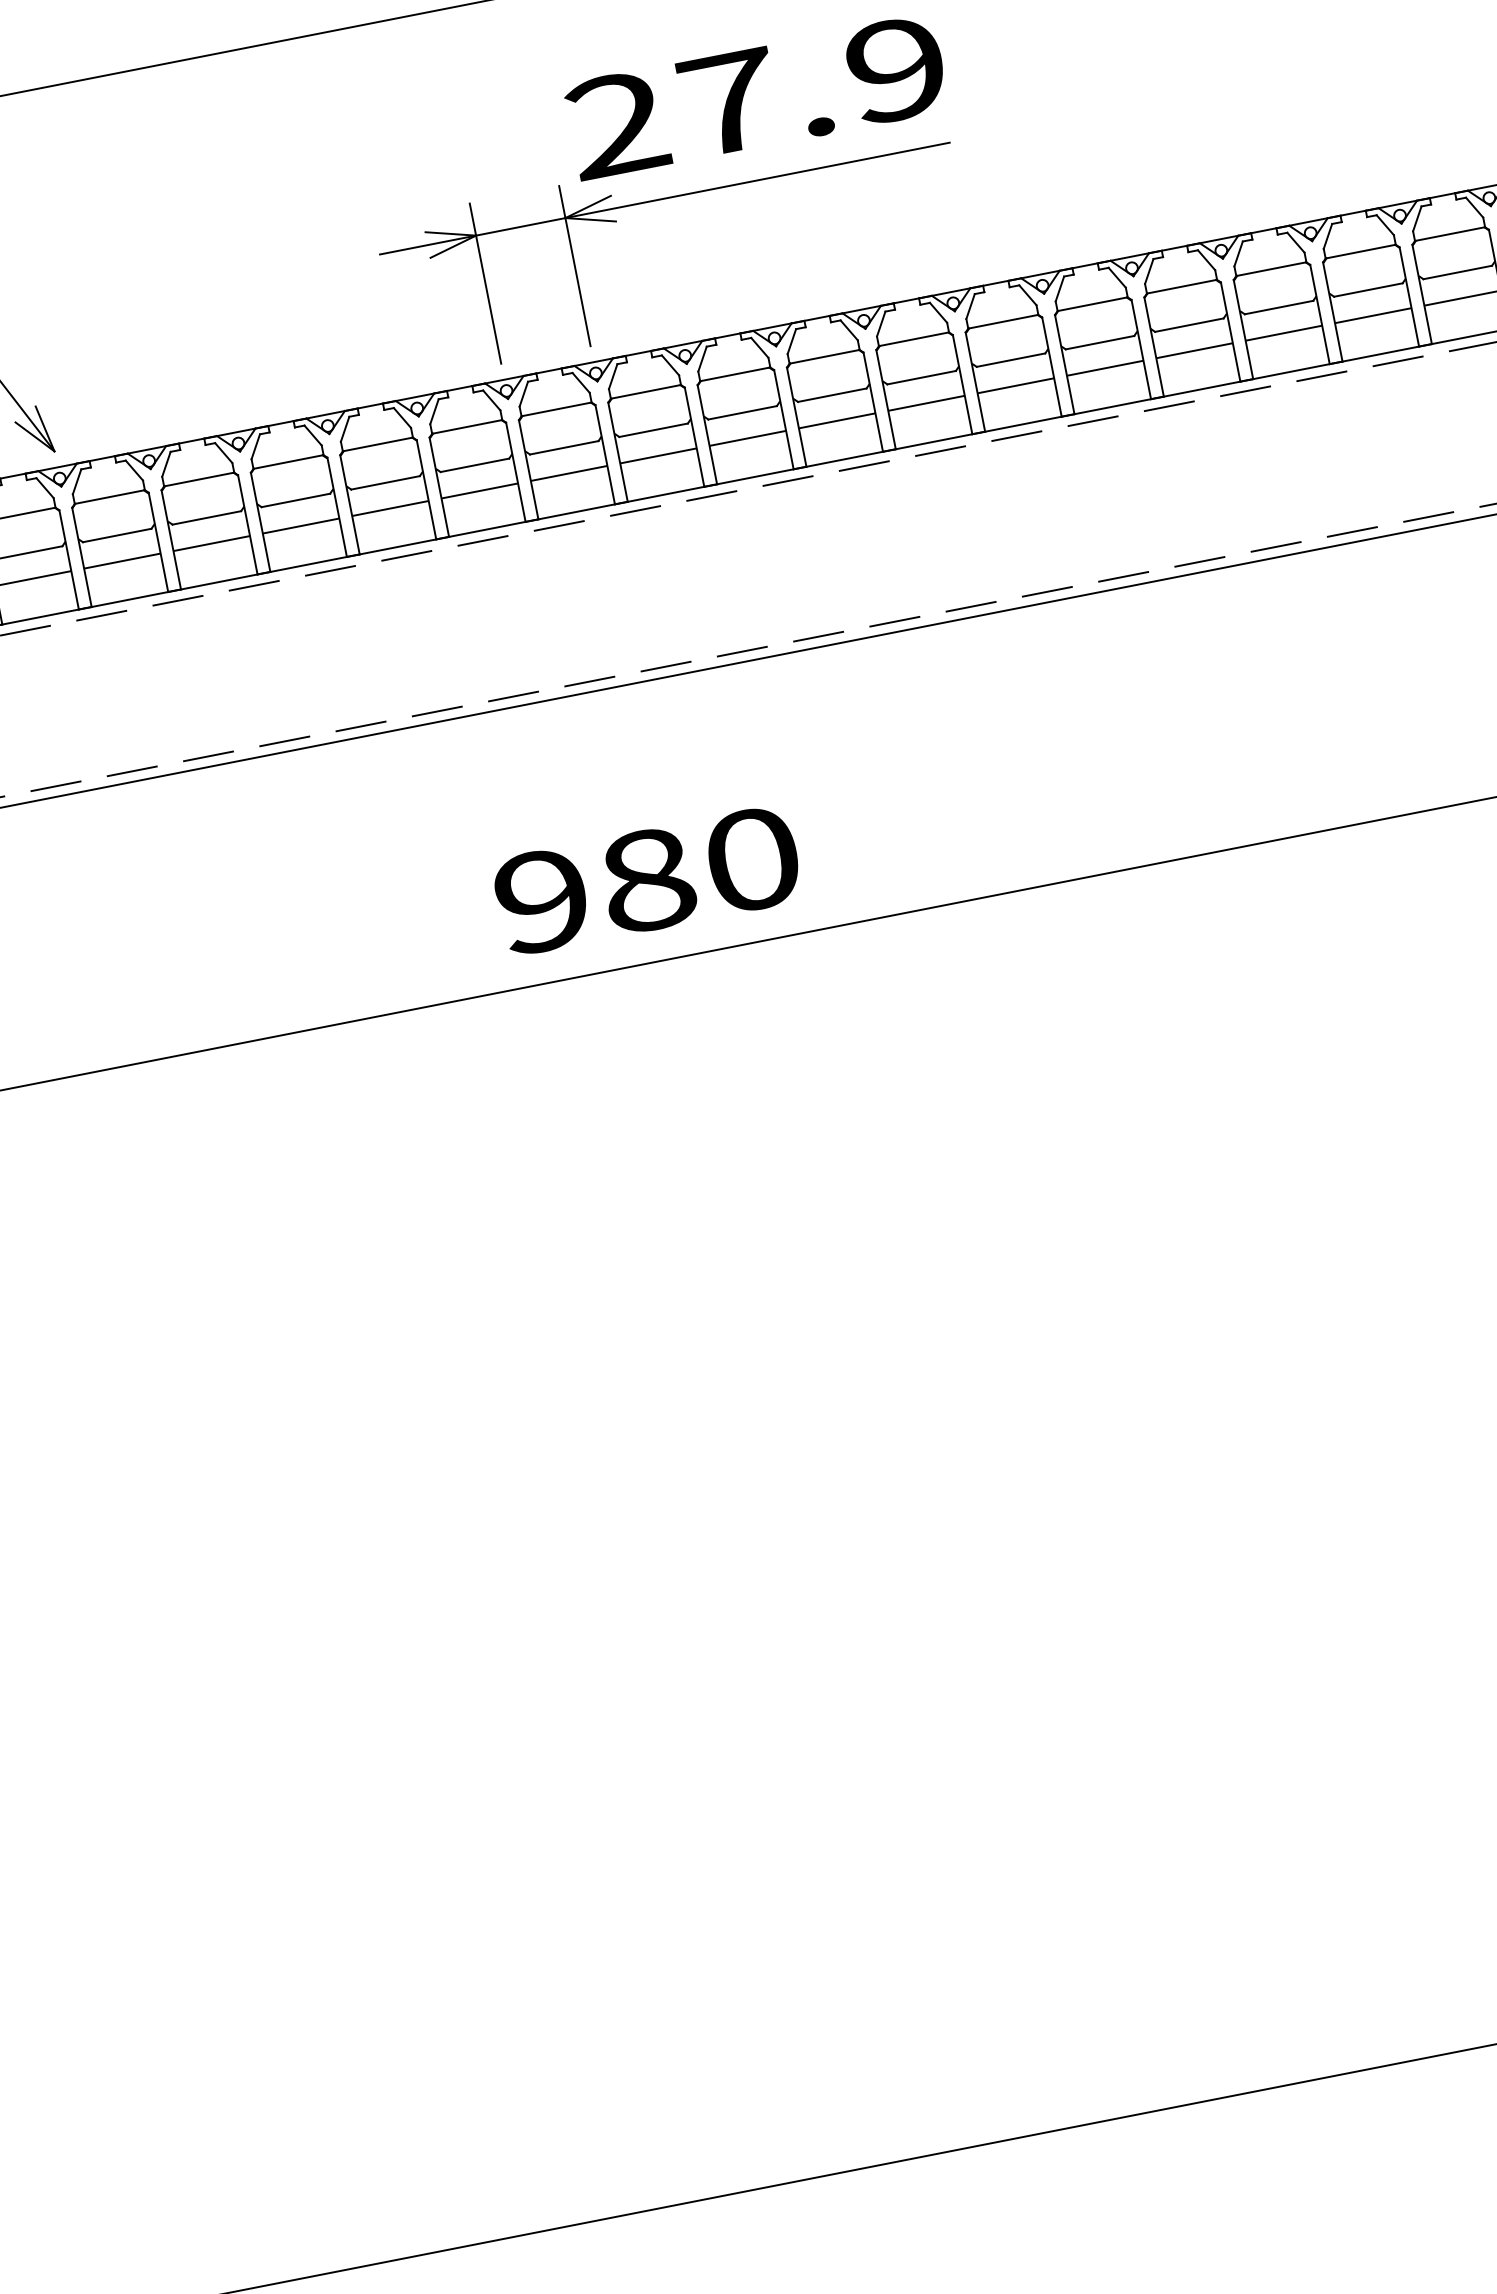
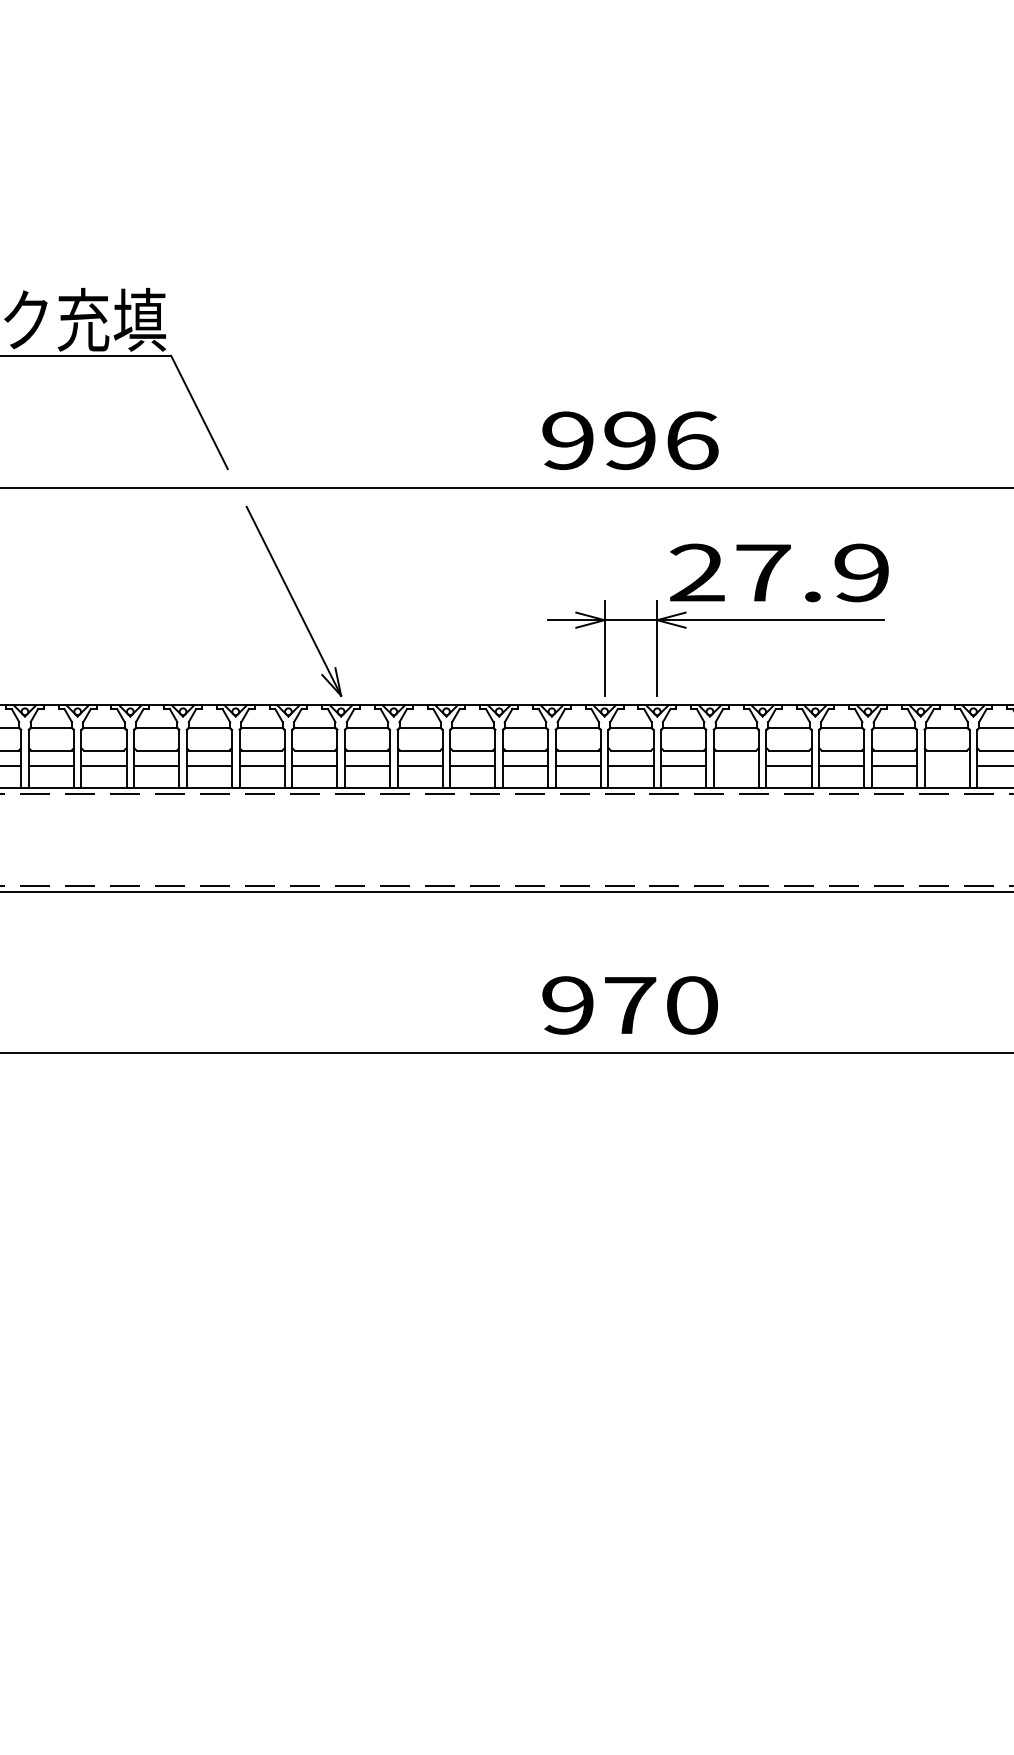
line: (1104, 368) -> (946, 765), removed
line: (748, 438) -> (736, 765), removed
text: (648, 880) -> (630, 1005), 980 -> 970

